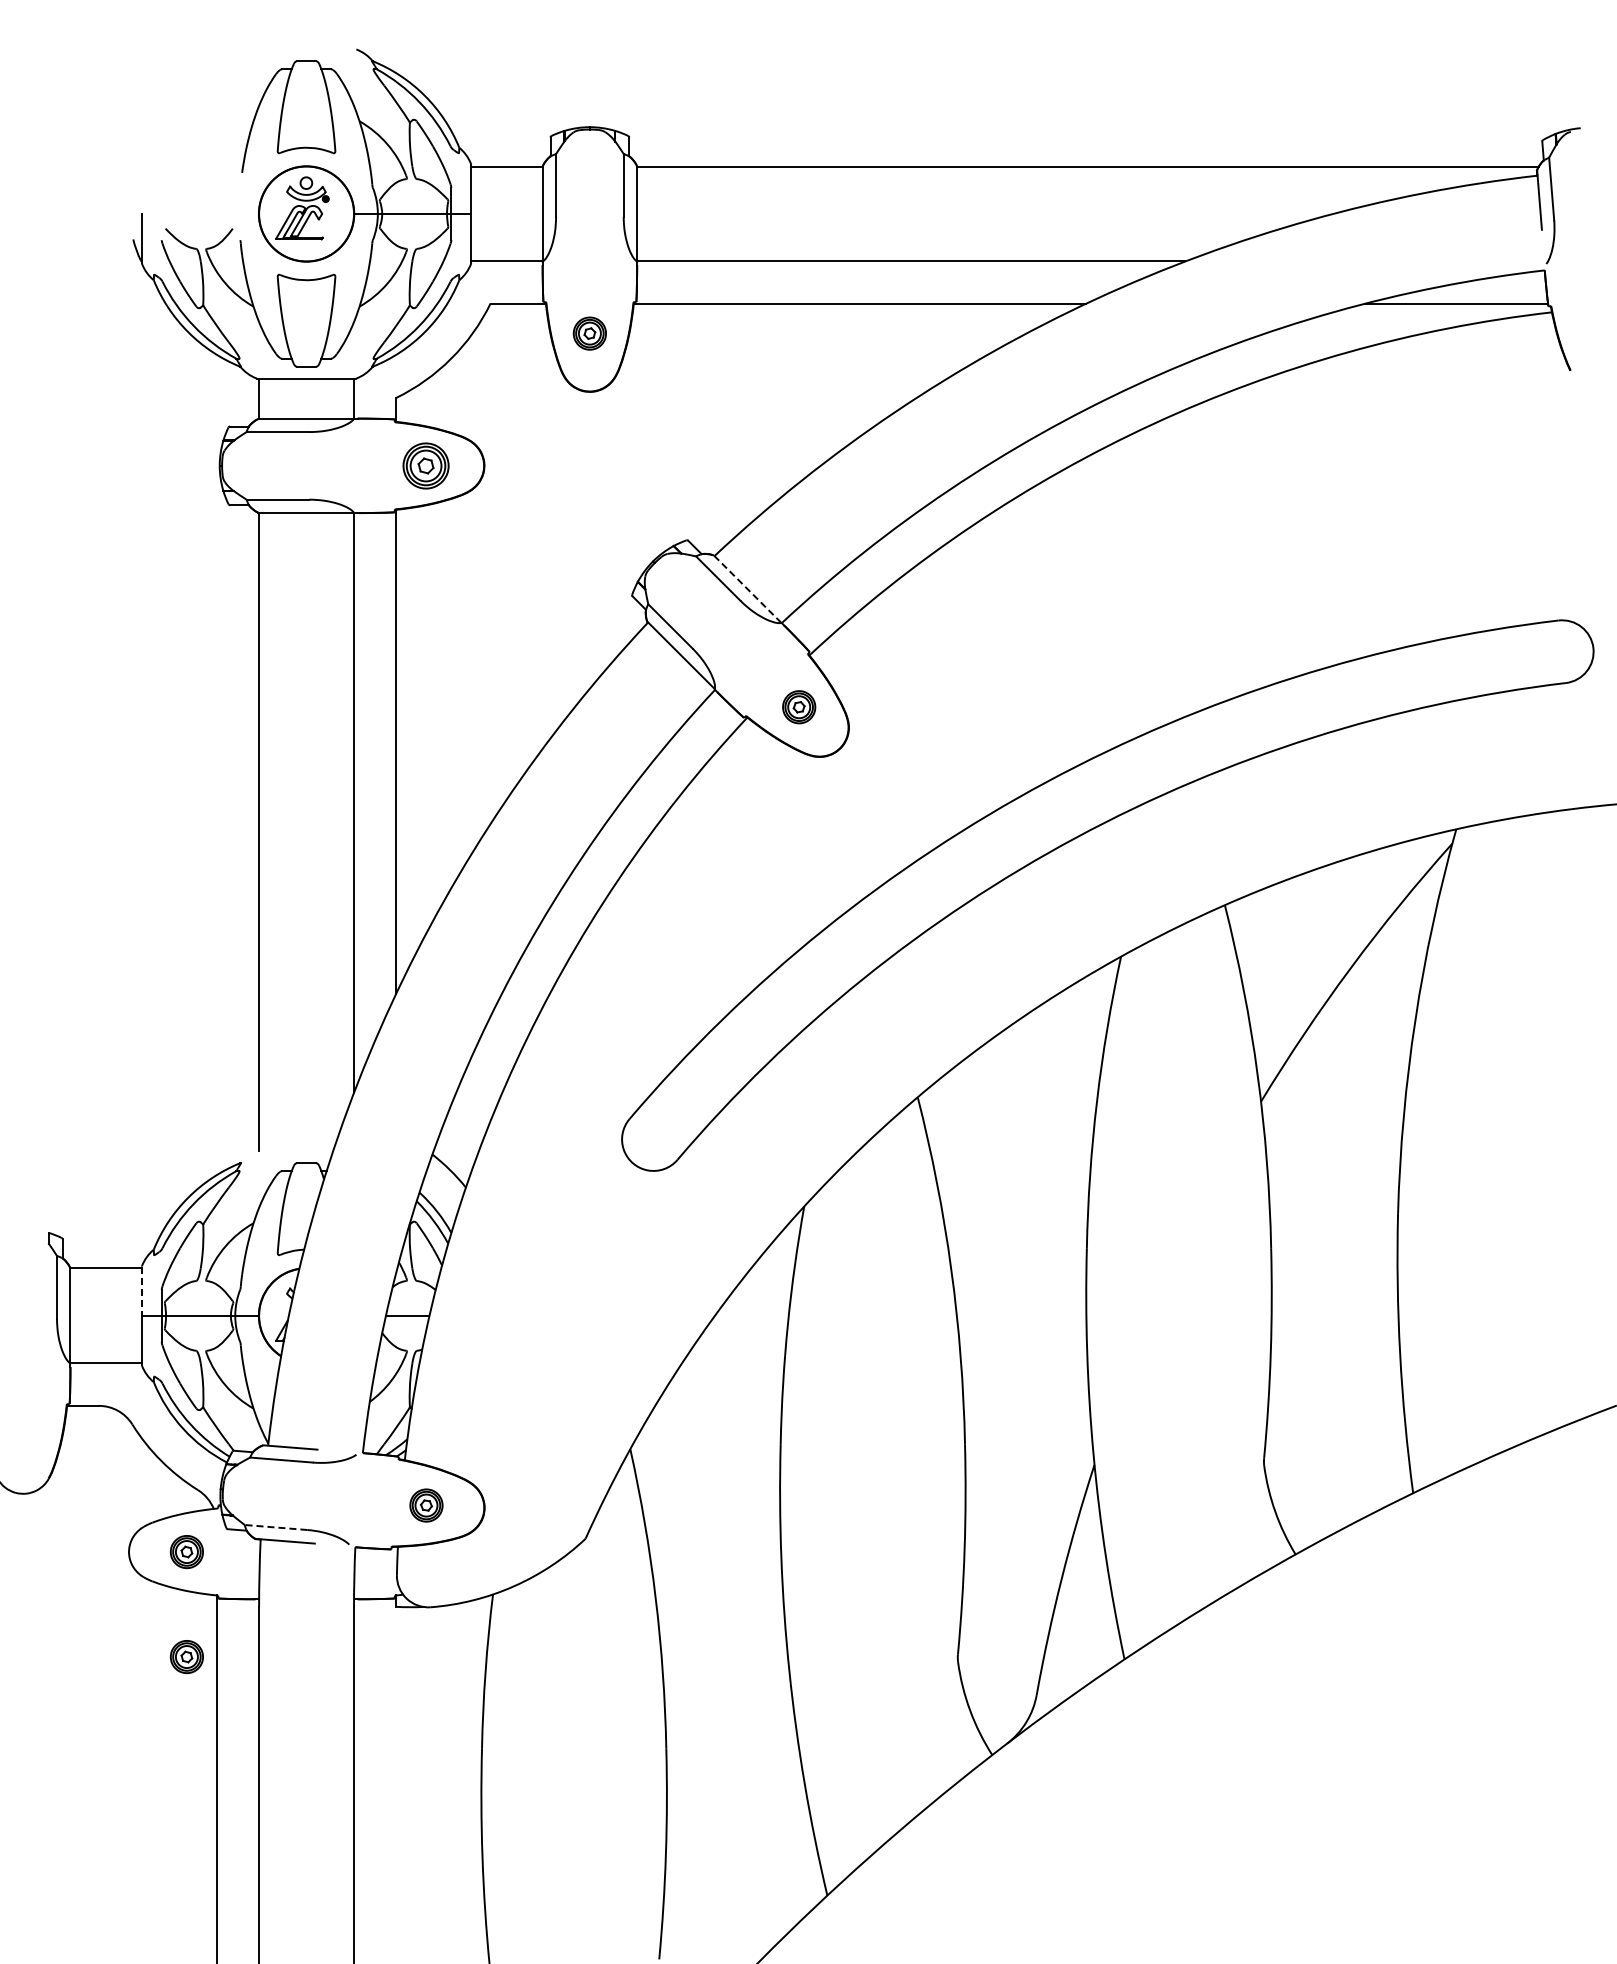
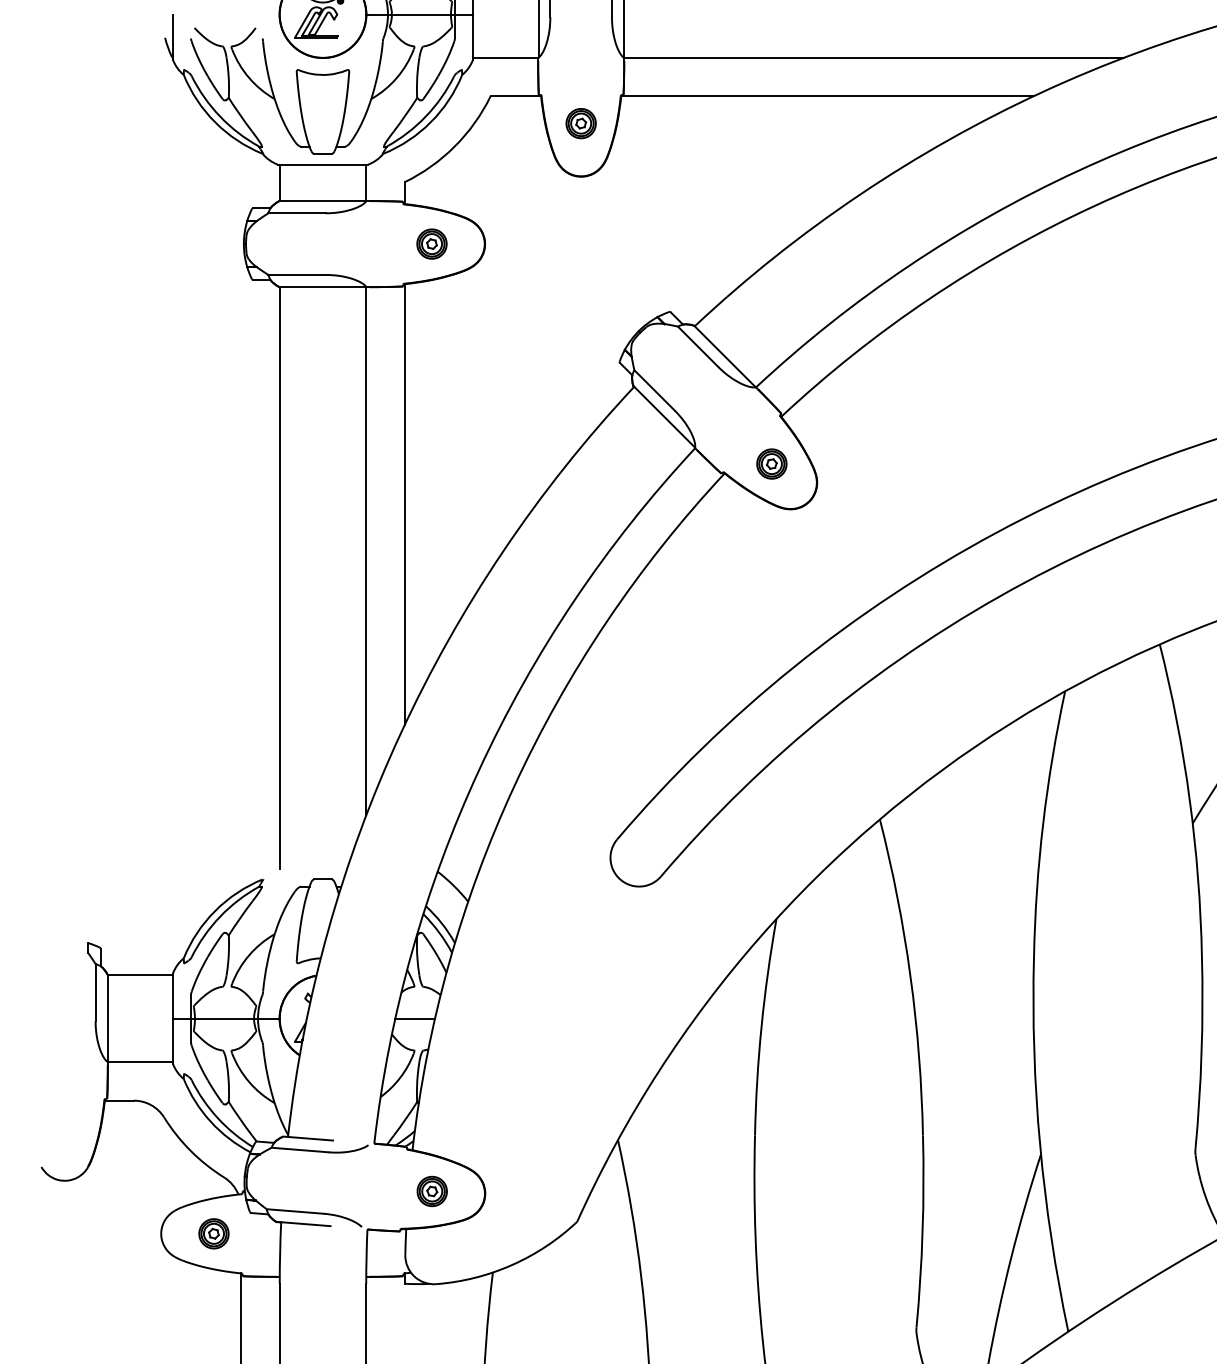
part: (426, 465) -> (432, 243), size x0.71
line: (747, 589) -> (724, 356), dashed -> solid
line: (141, 1291) -> (172, 996), dashed -> solid
line: (275, 1527) -> (294, 1211), dashed -> solid
part: (186, 1657) -> (213, 1329), removed

